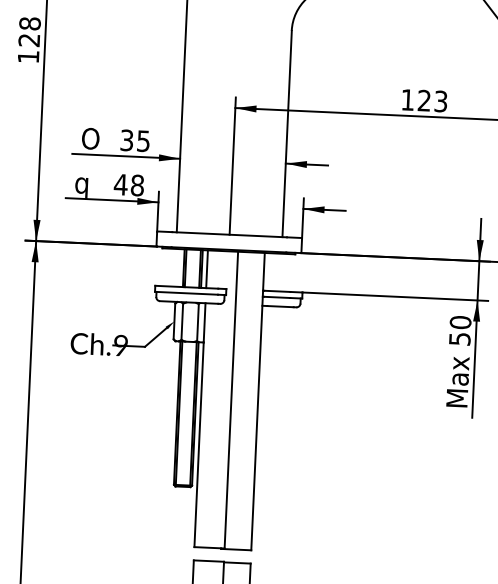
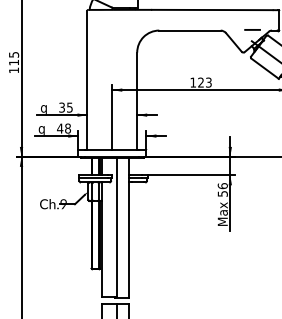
text: (30, 31) -> (14, 58), 128 -> 115
text: (91, 138) -> (45, 107), O -> q
text: (460, 321) -> (222, 185), 50 -> 56

